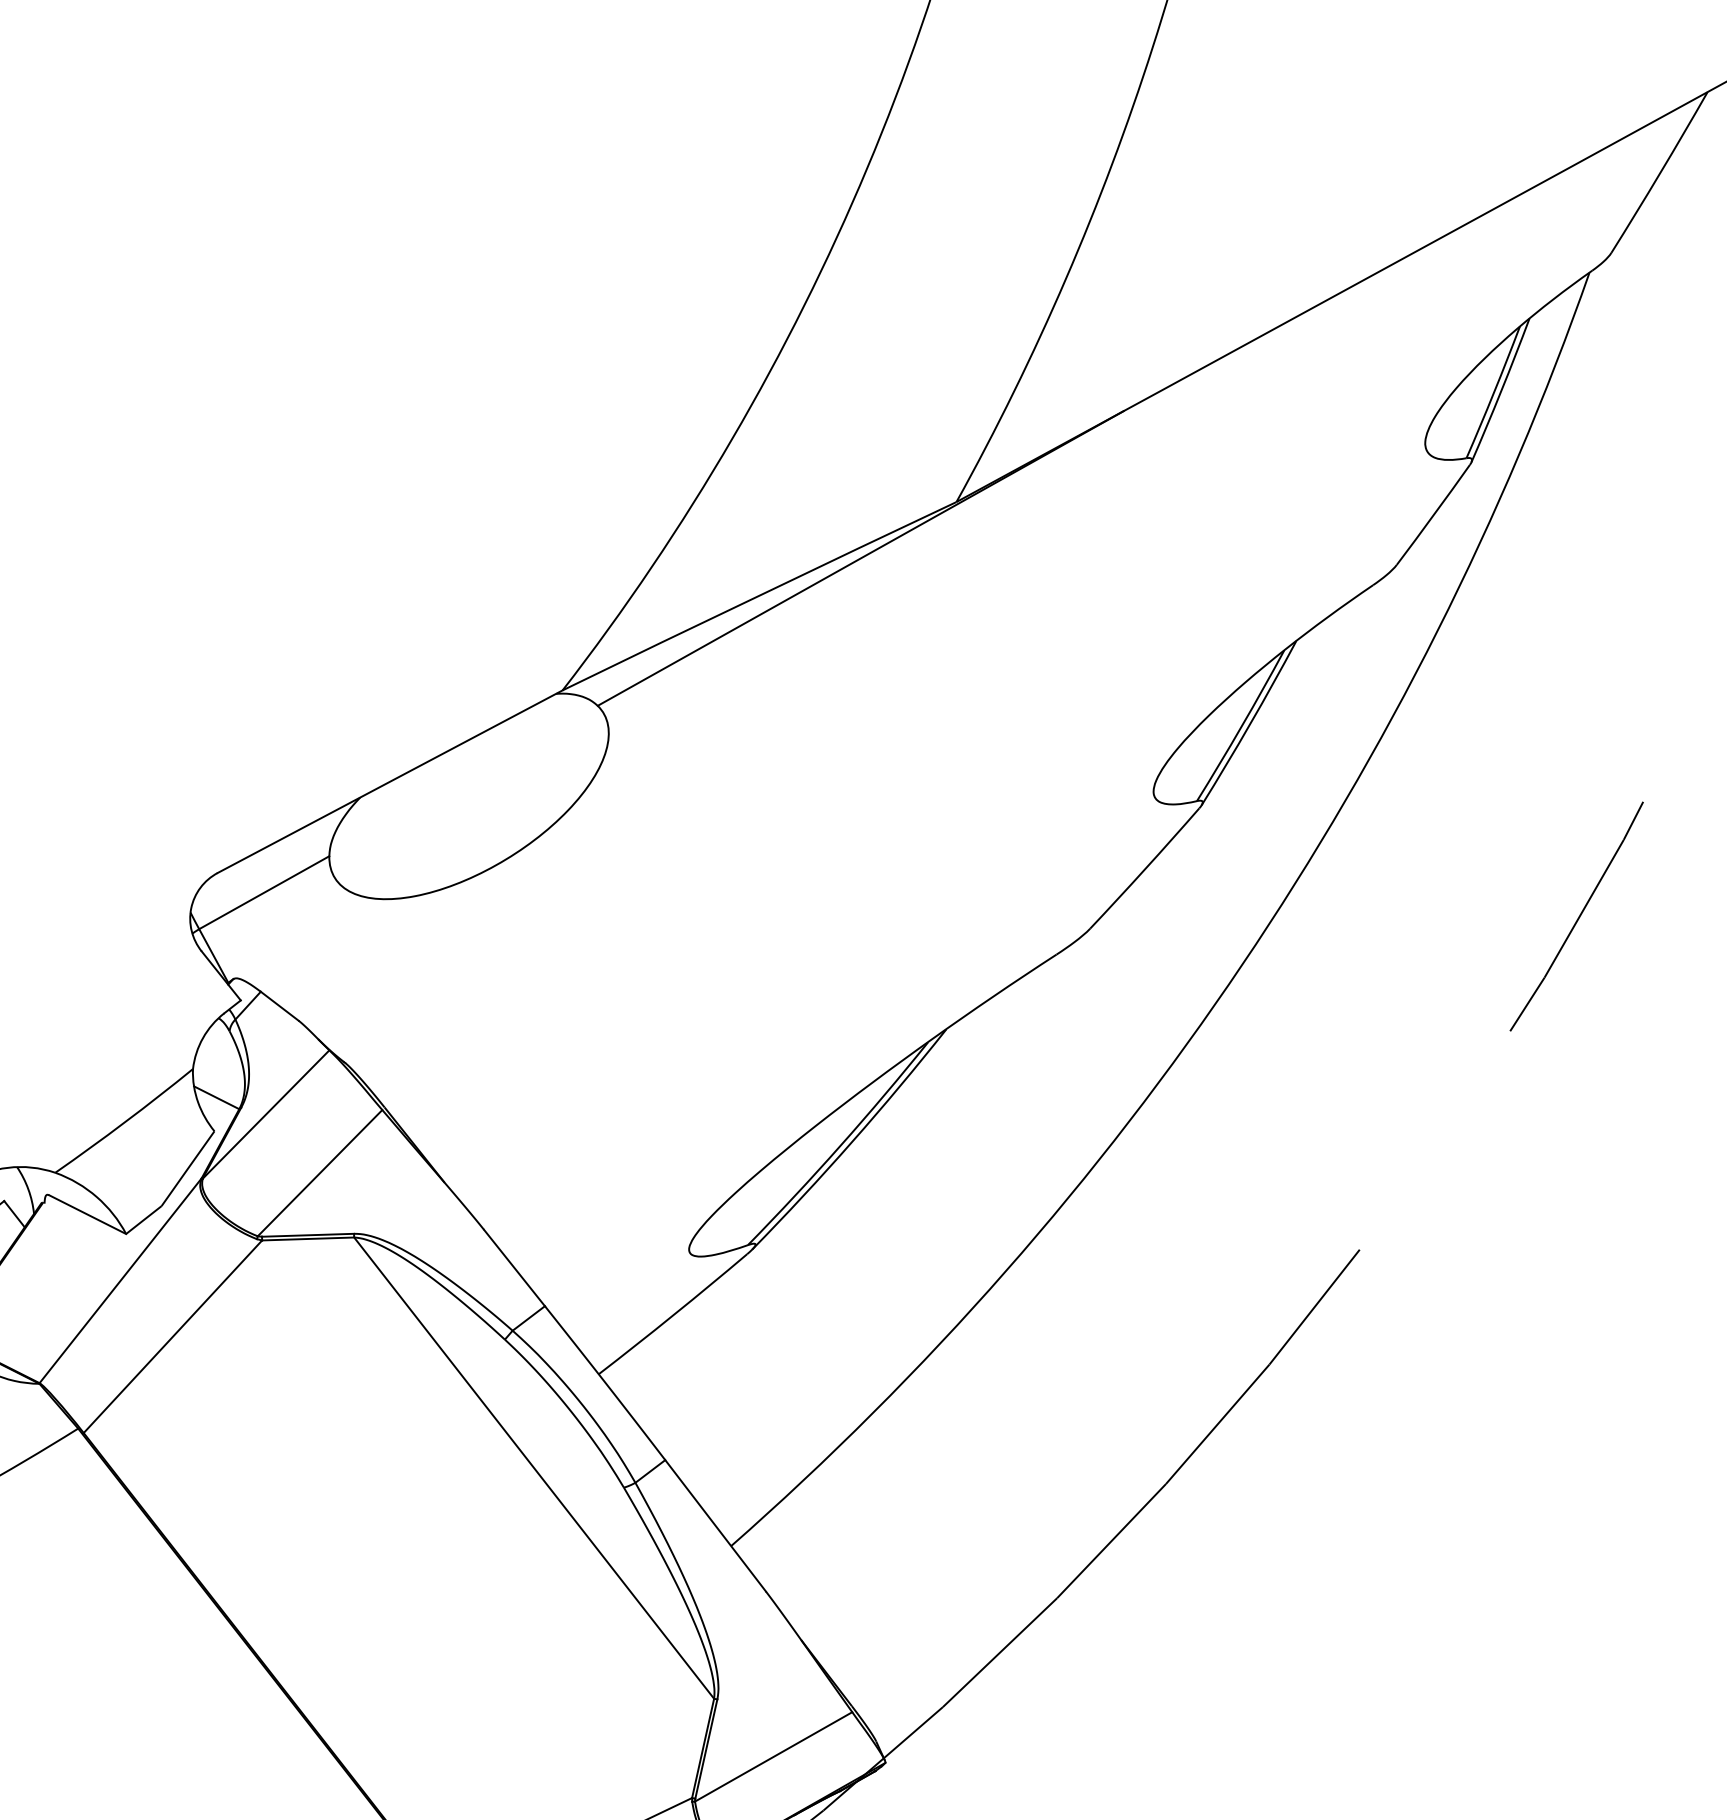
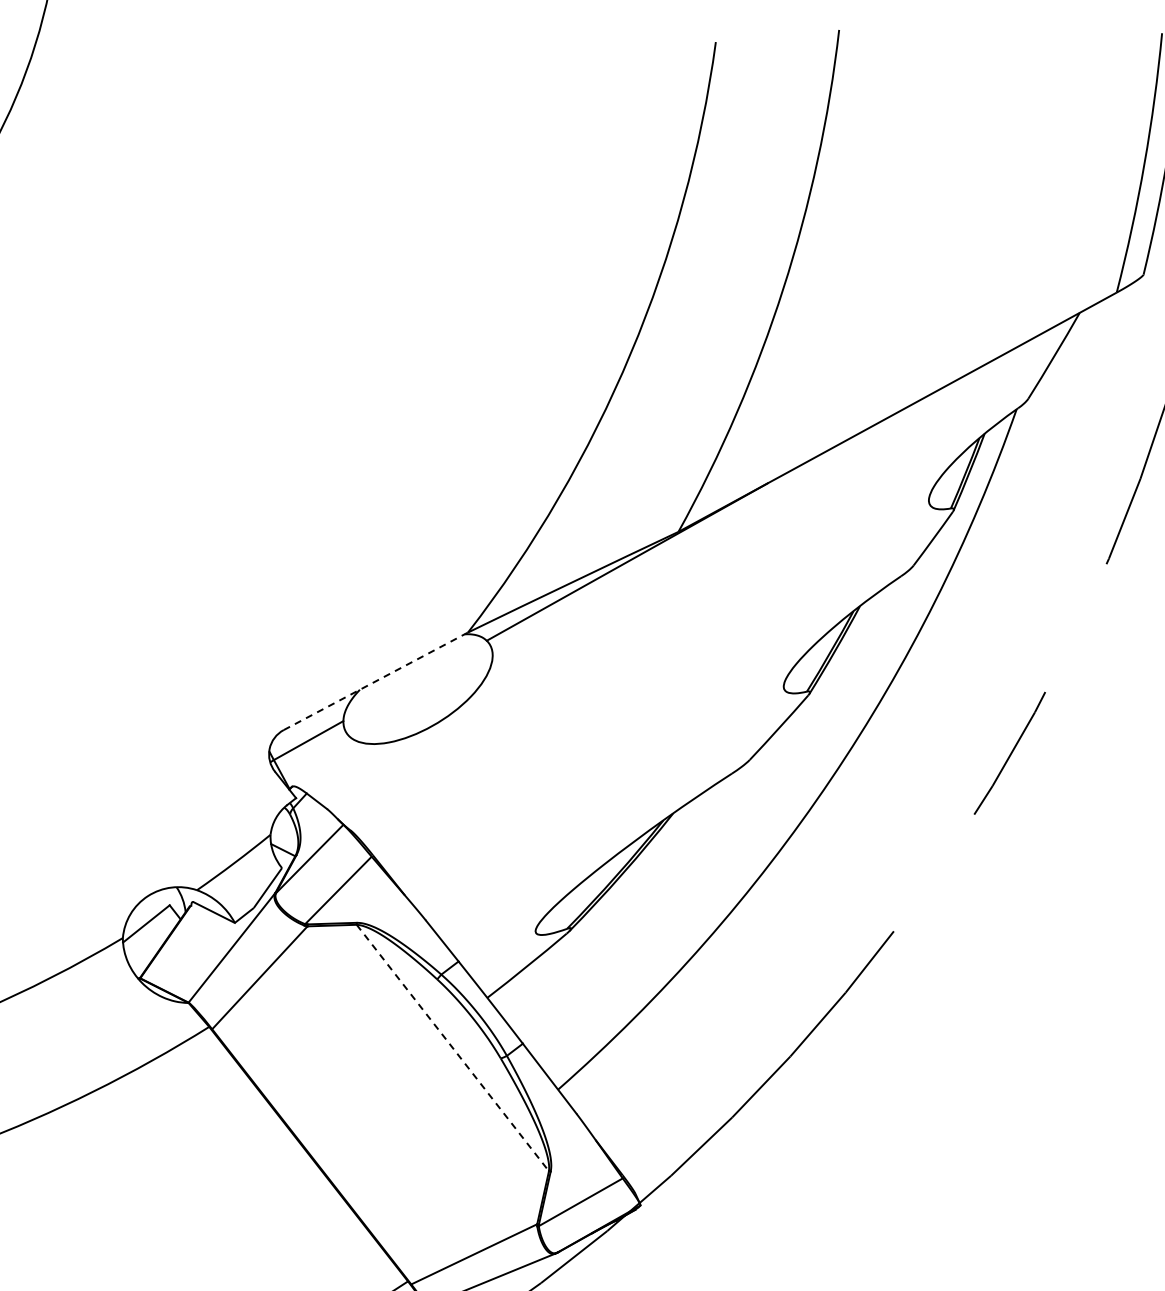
line: (391, 782) -> (376, 681), solid -> dashed
line: (535, 1469) -> (453, 1048), solid -> dashed

